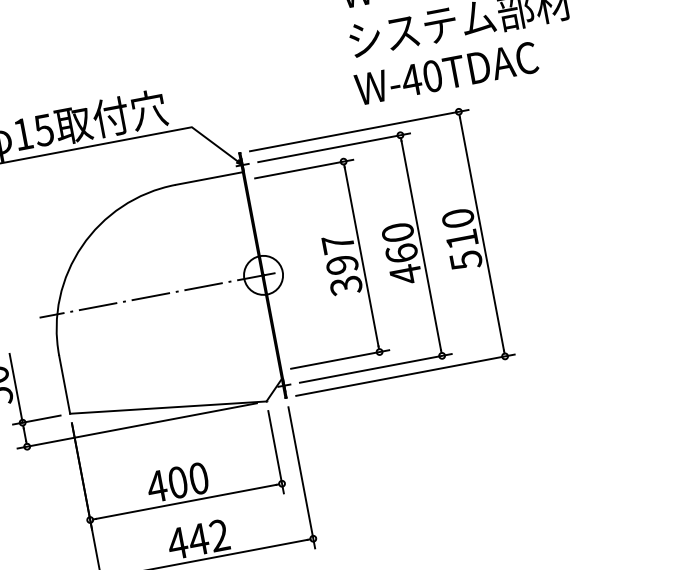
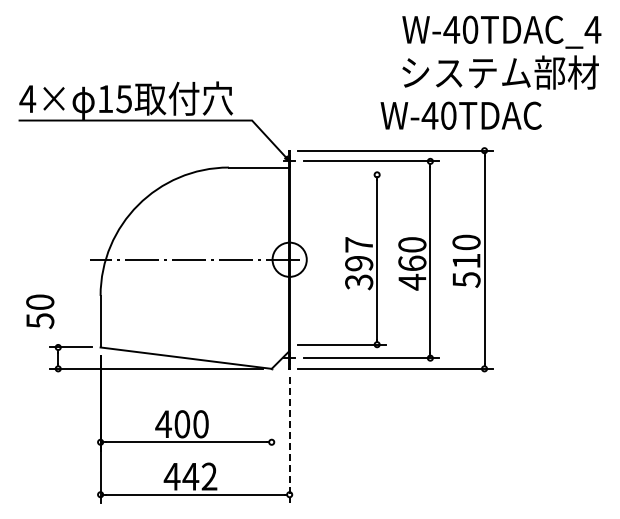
text: (445, 73) -> (460, 115), moved
line: (303, 168) -> (341, 174), removed
line: (16, 387) -> (58, 316), removed
line: (275, 451) -> (271, 413), removed
line: (301, 478) -> (289, 440), solid -> dashed

